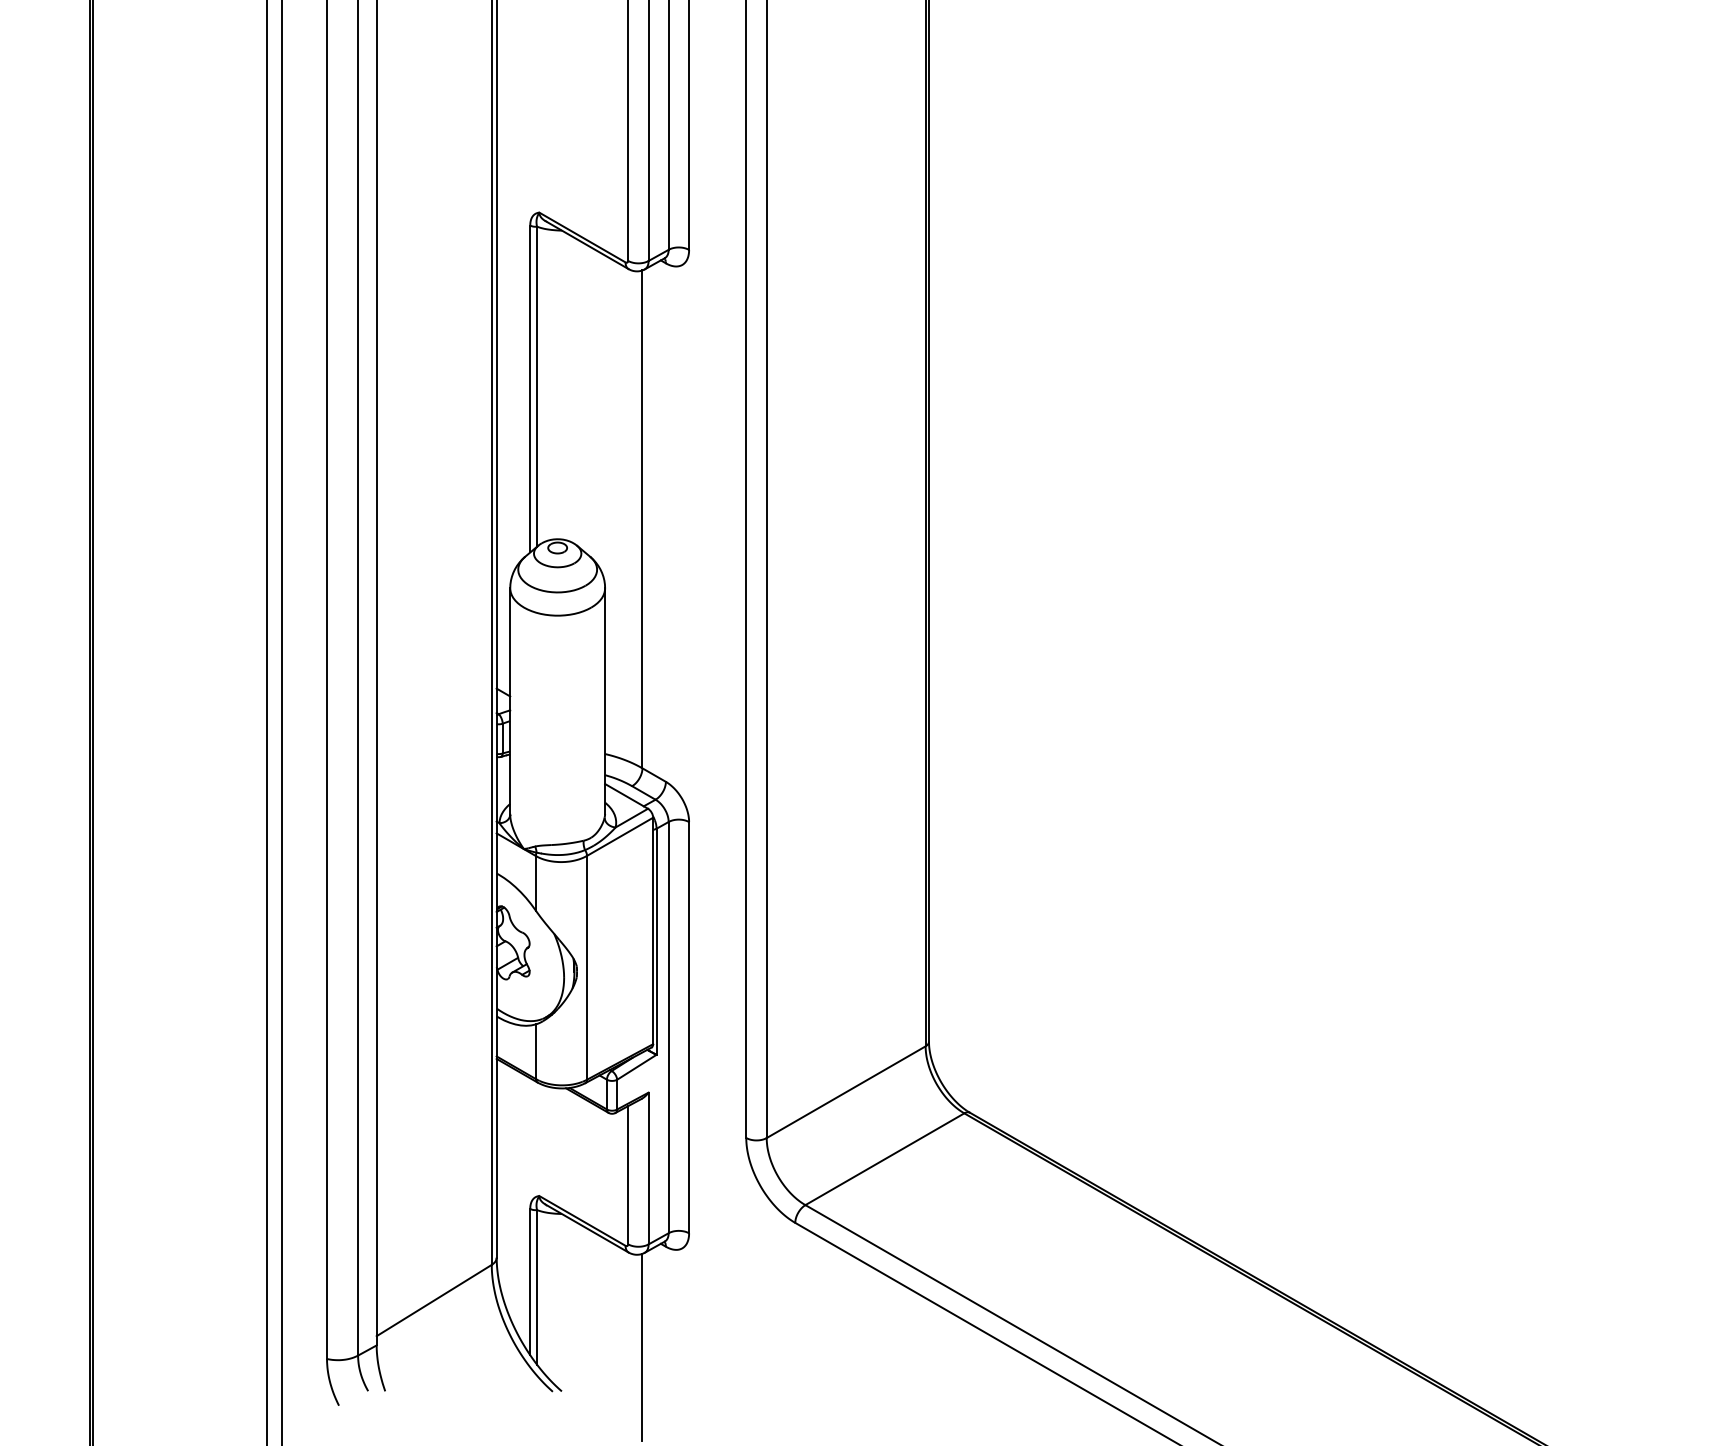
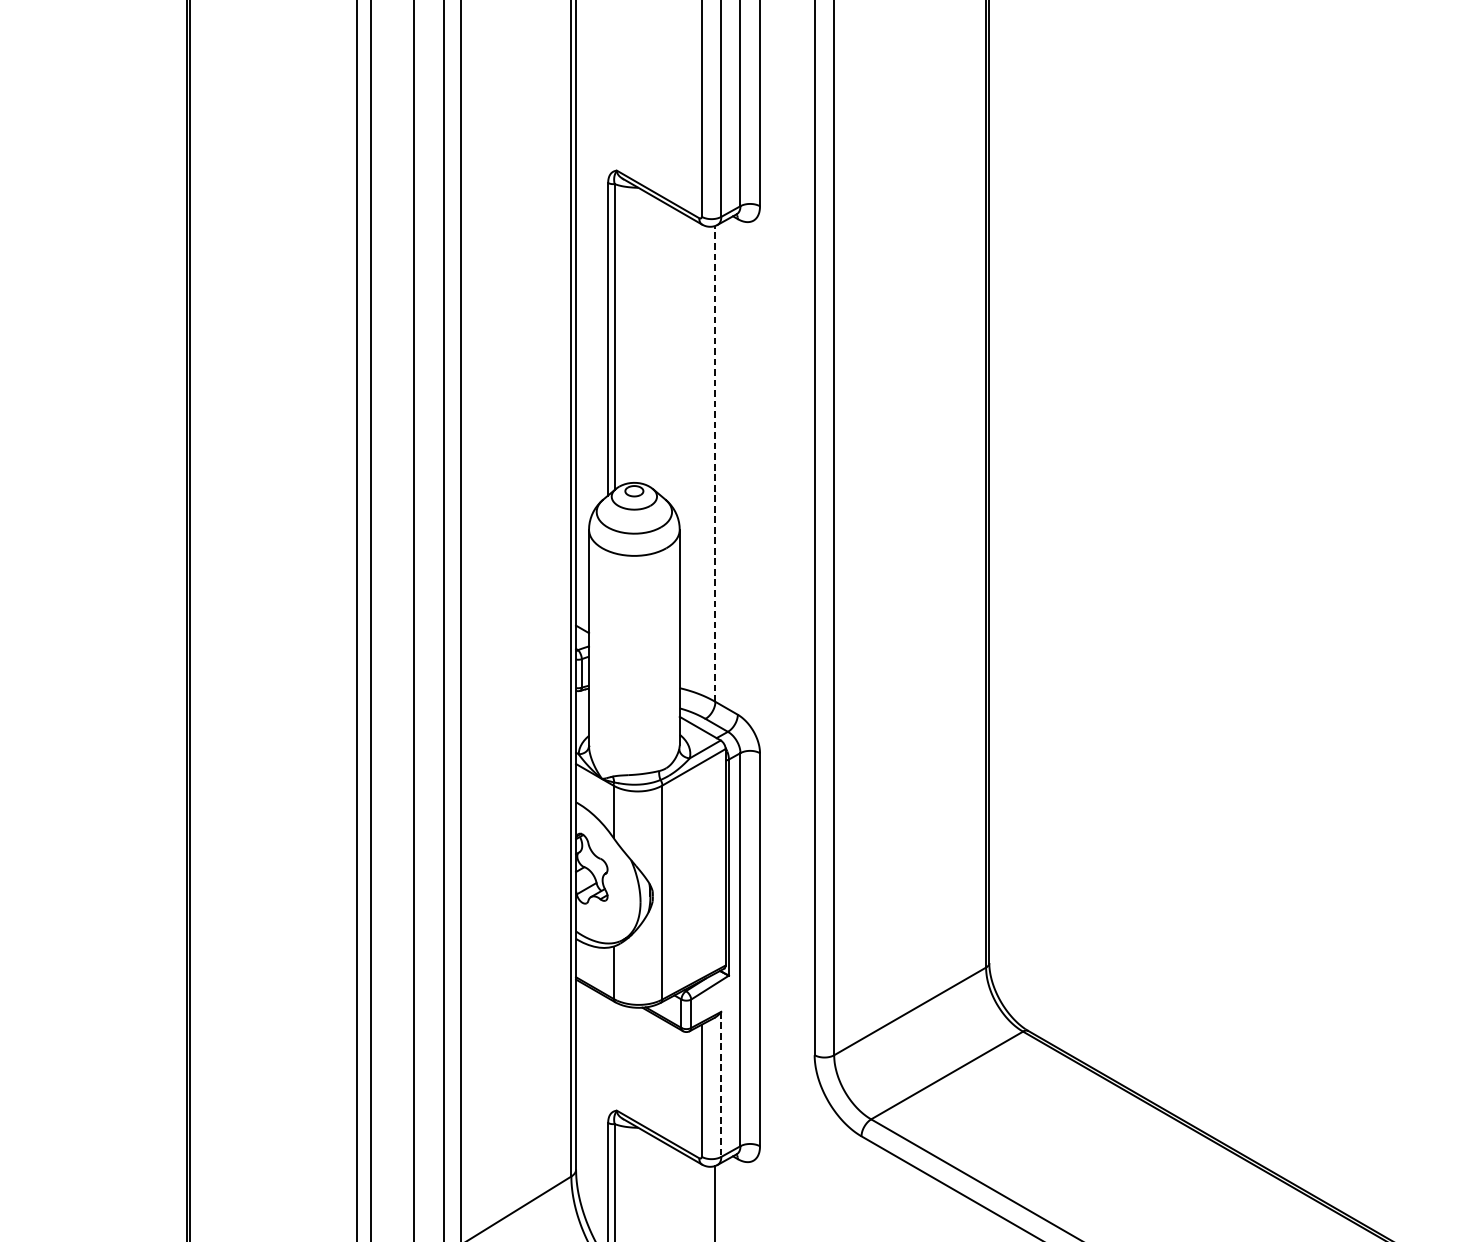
line: (642, 519) -> (715, 463), solid -> dashed
line: (648, 1168) -> (721, 1084), solid -> dashed

